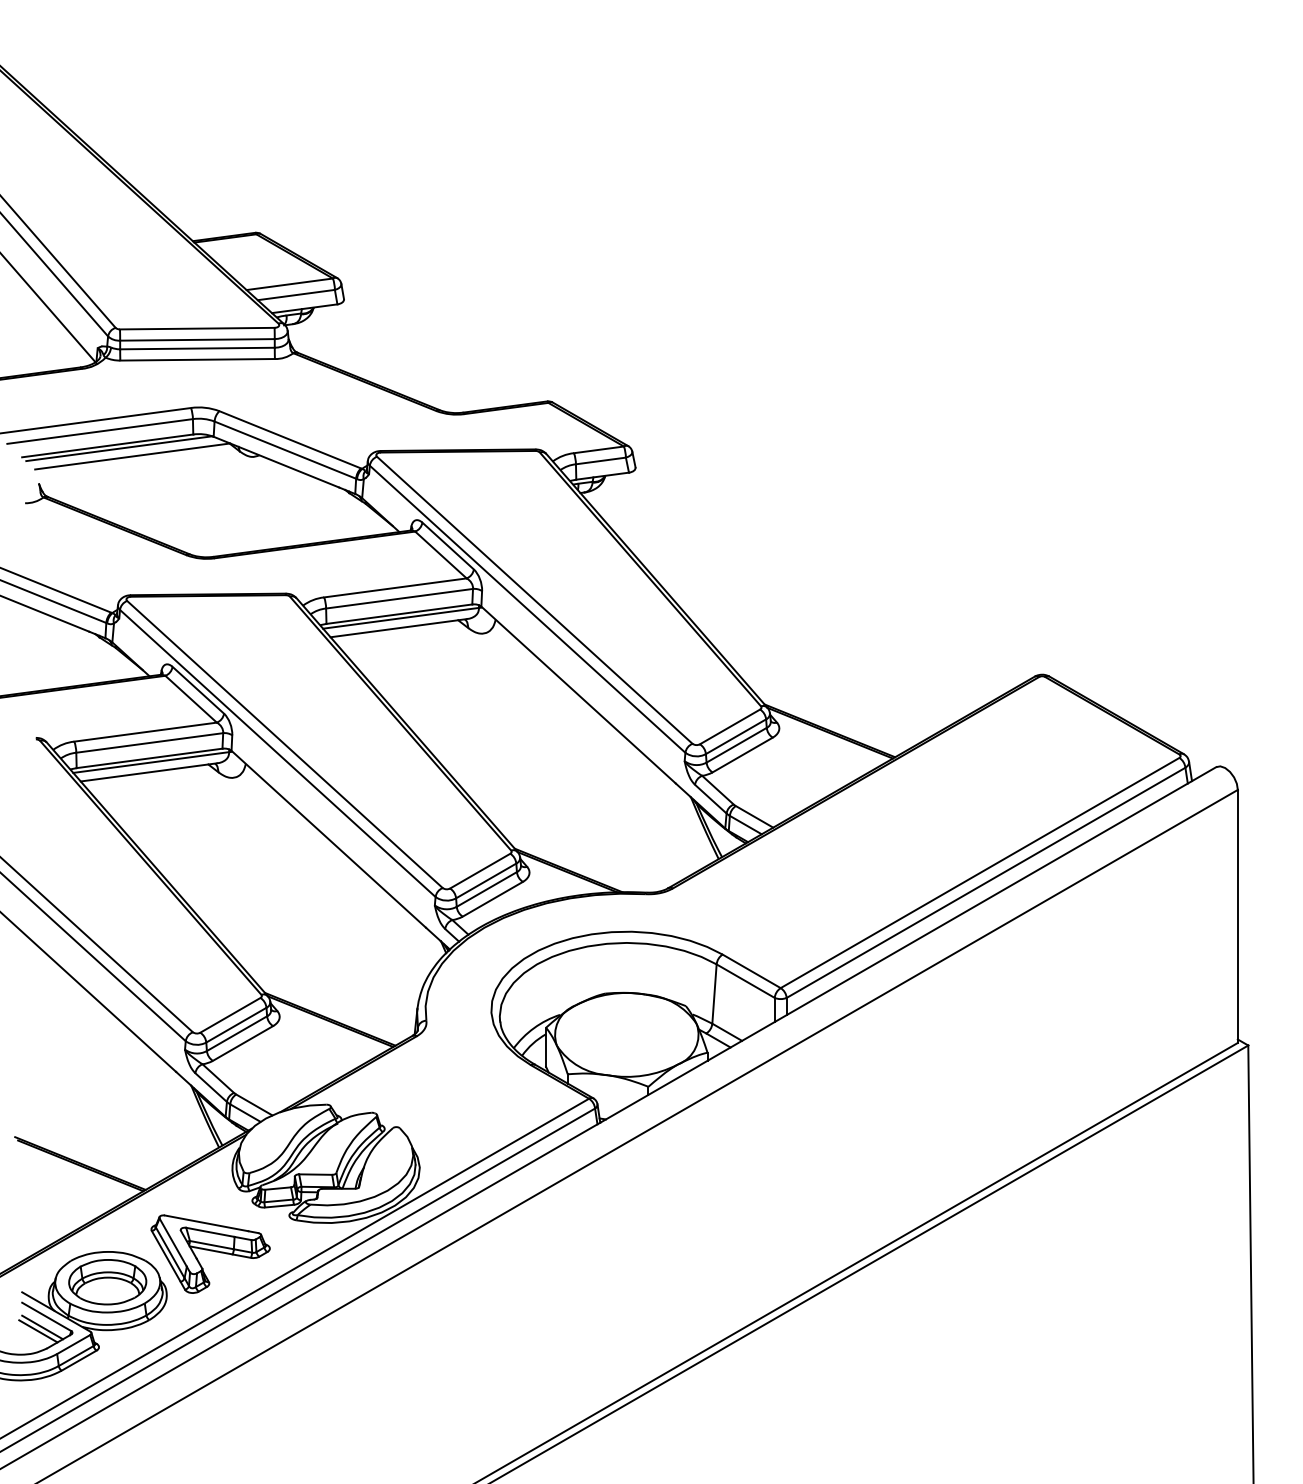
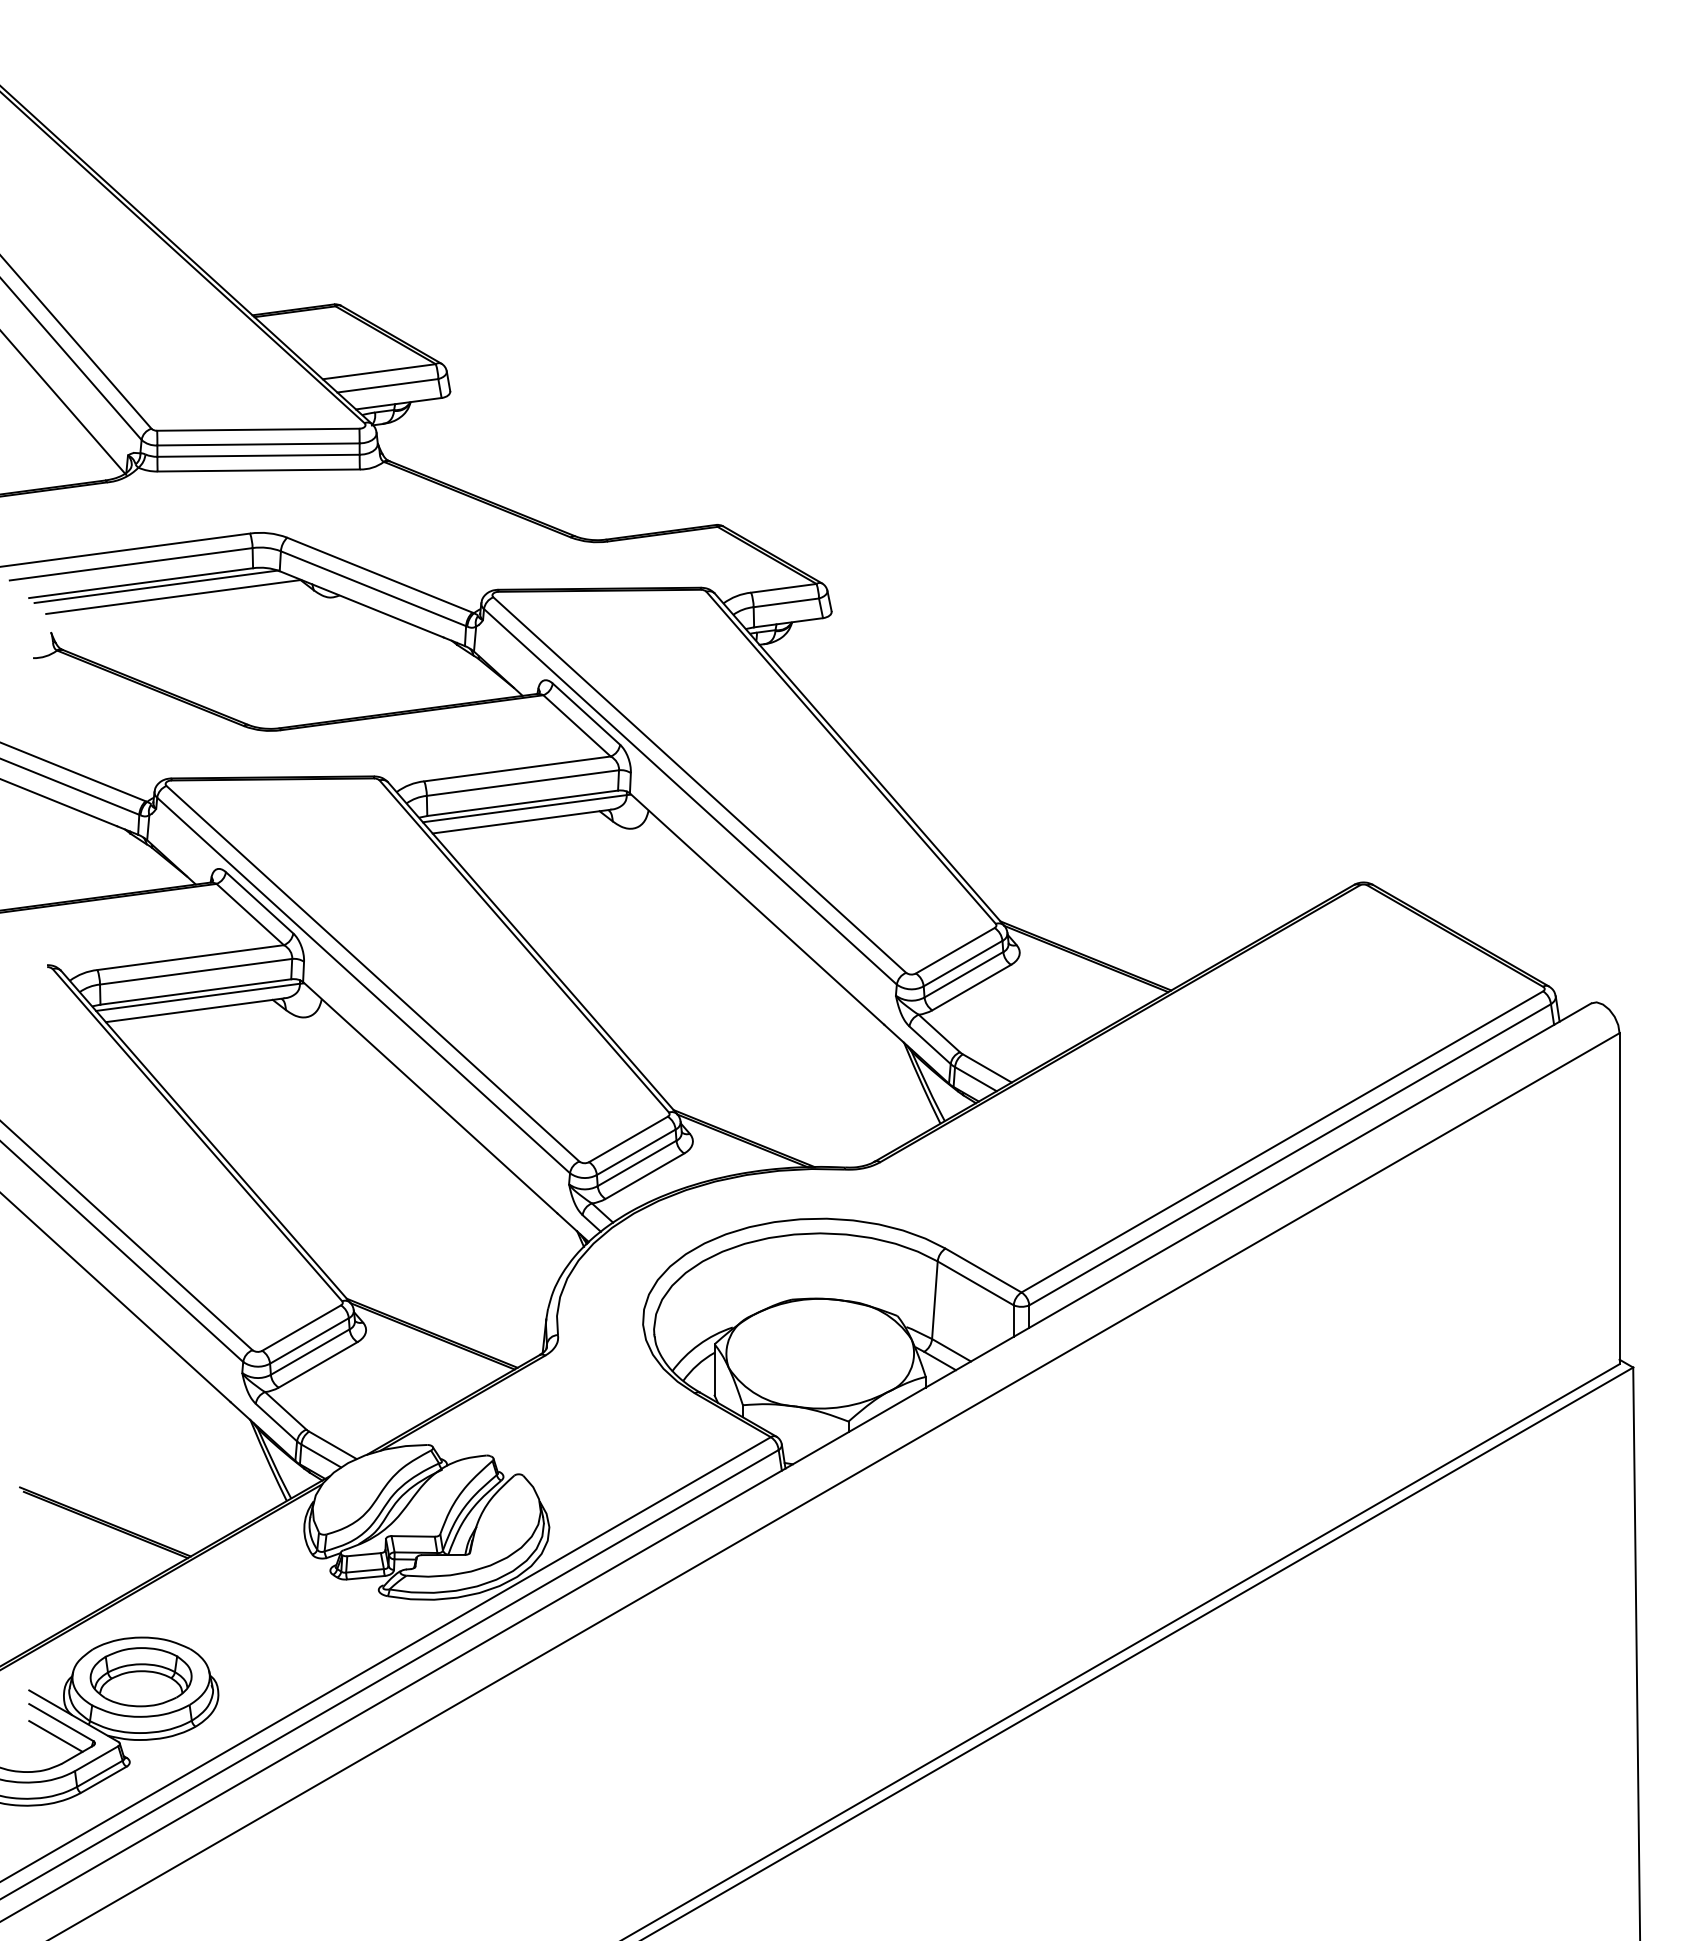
part: (210, 1254) -> (275, 1640), removed
line: (38, 1331) -> (50, 1741), removed

